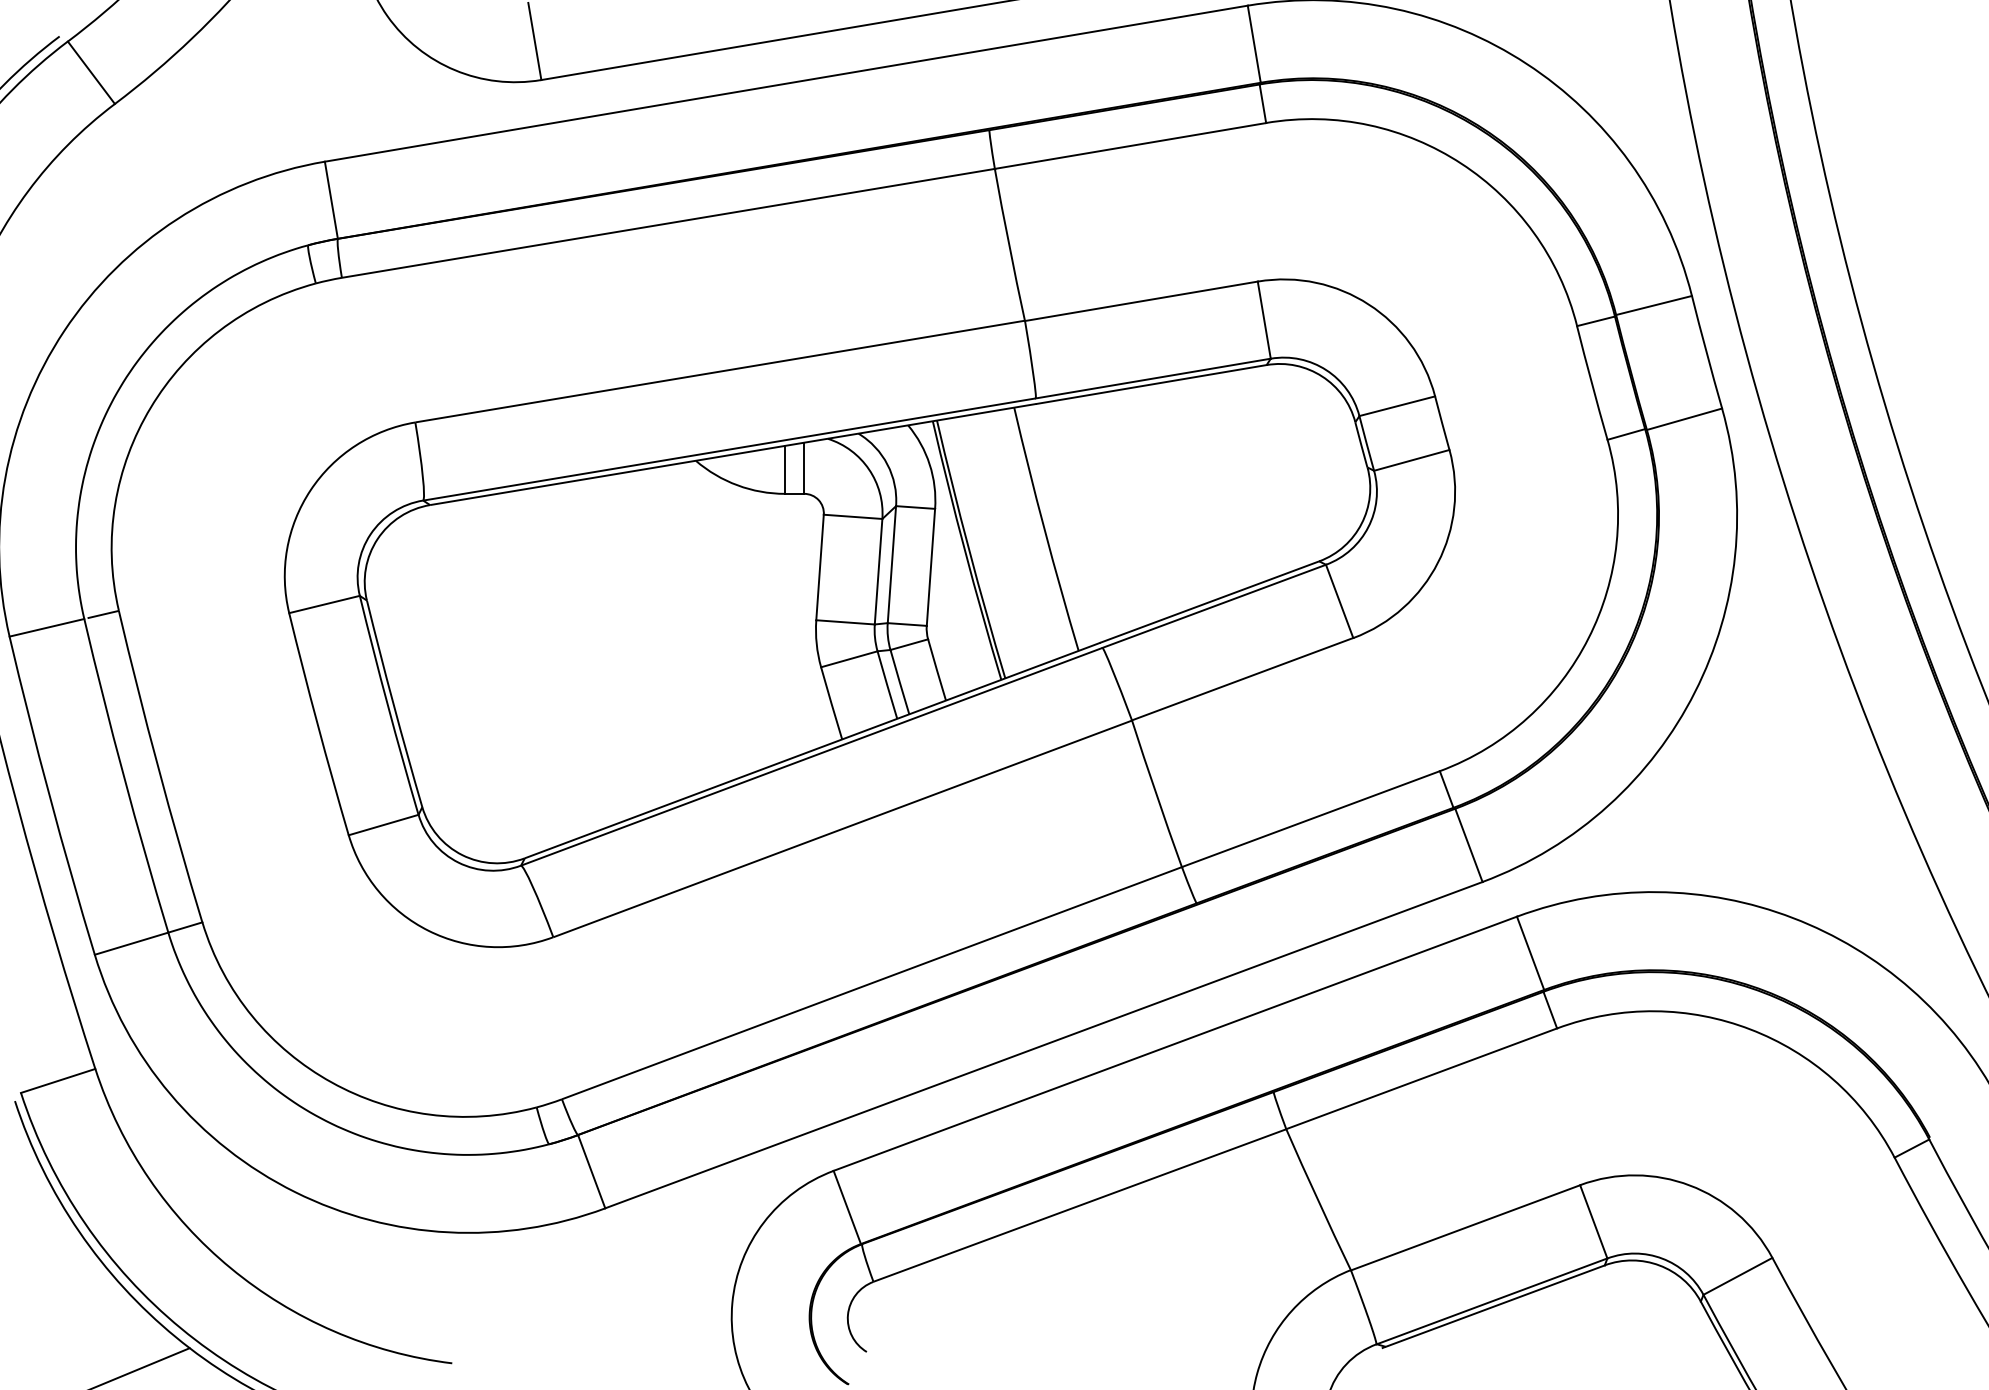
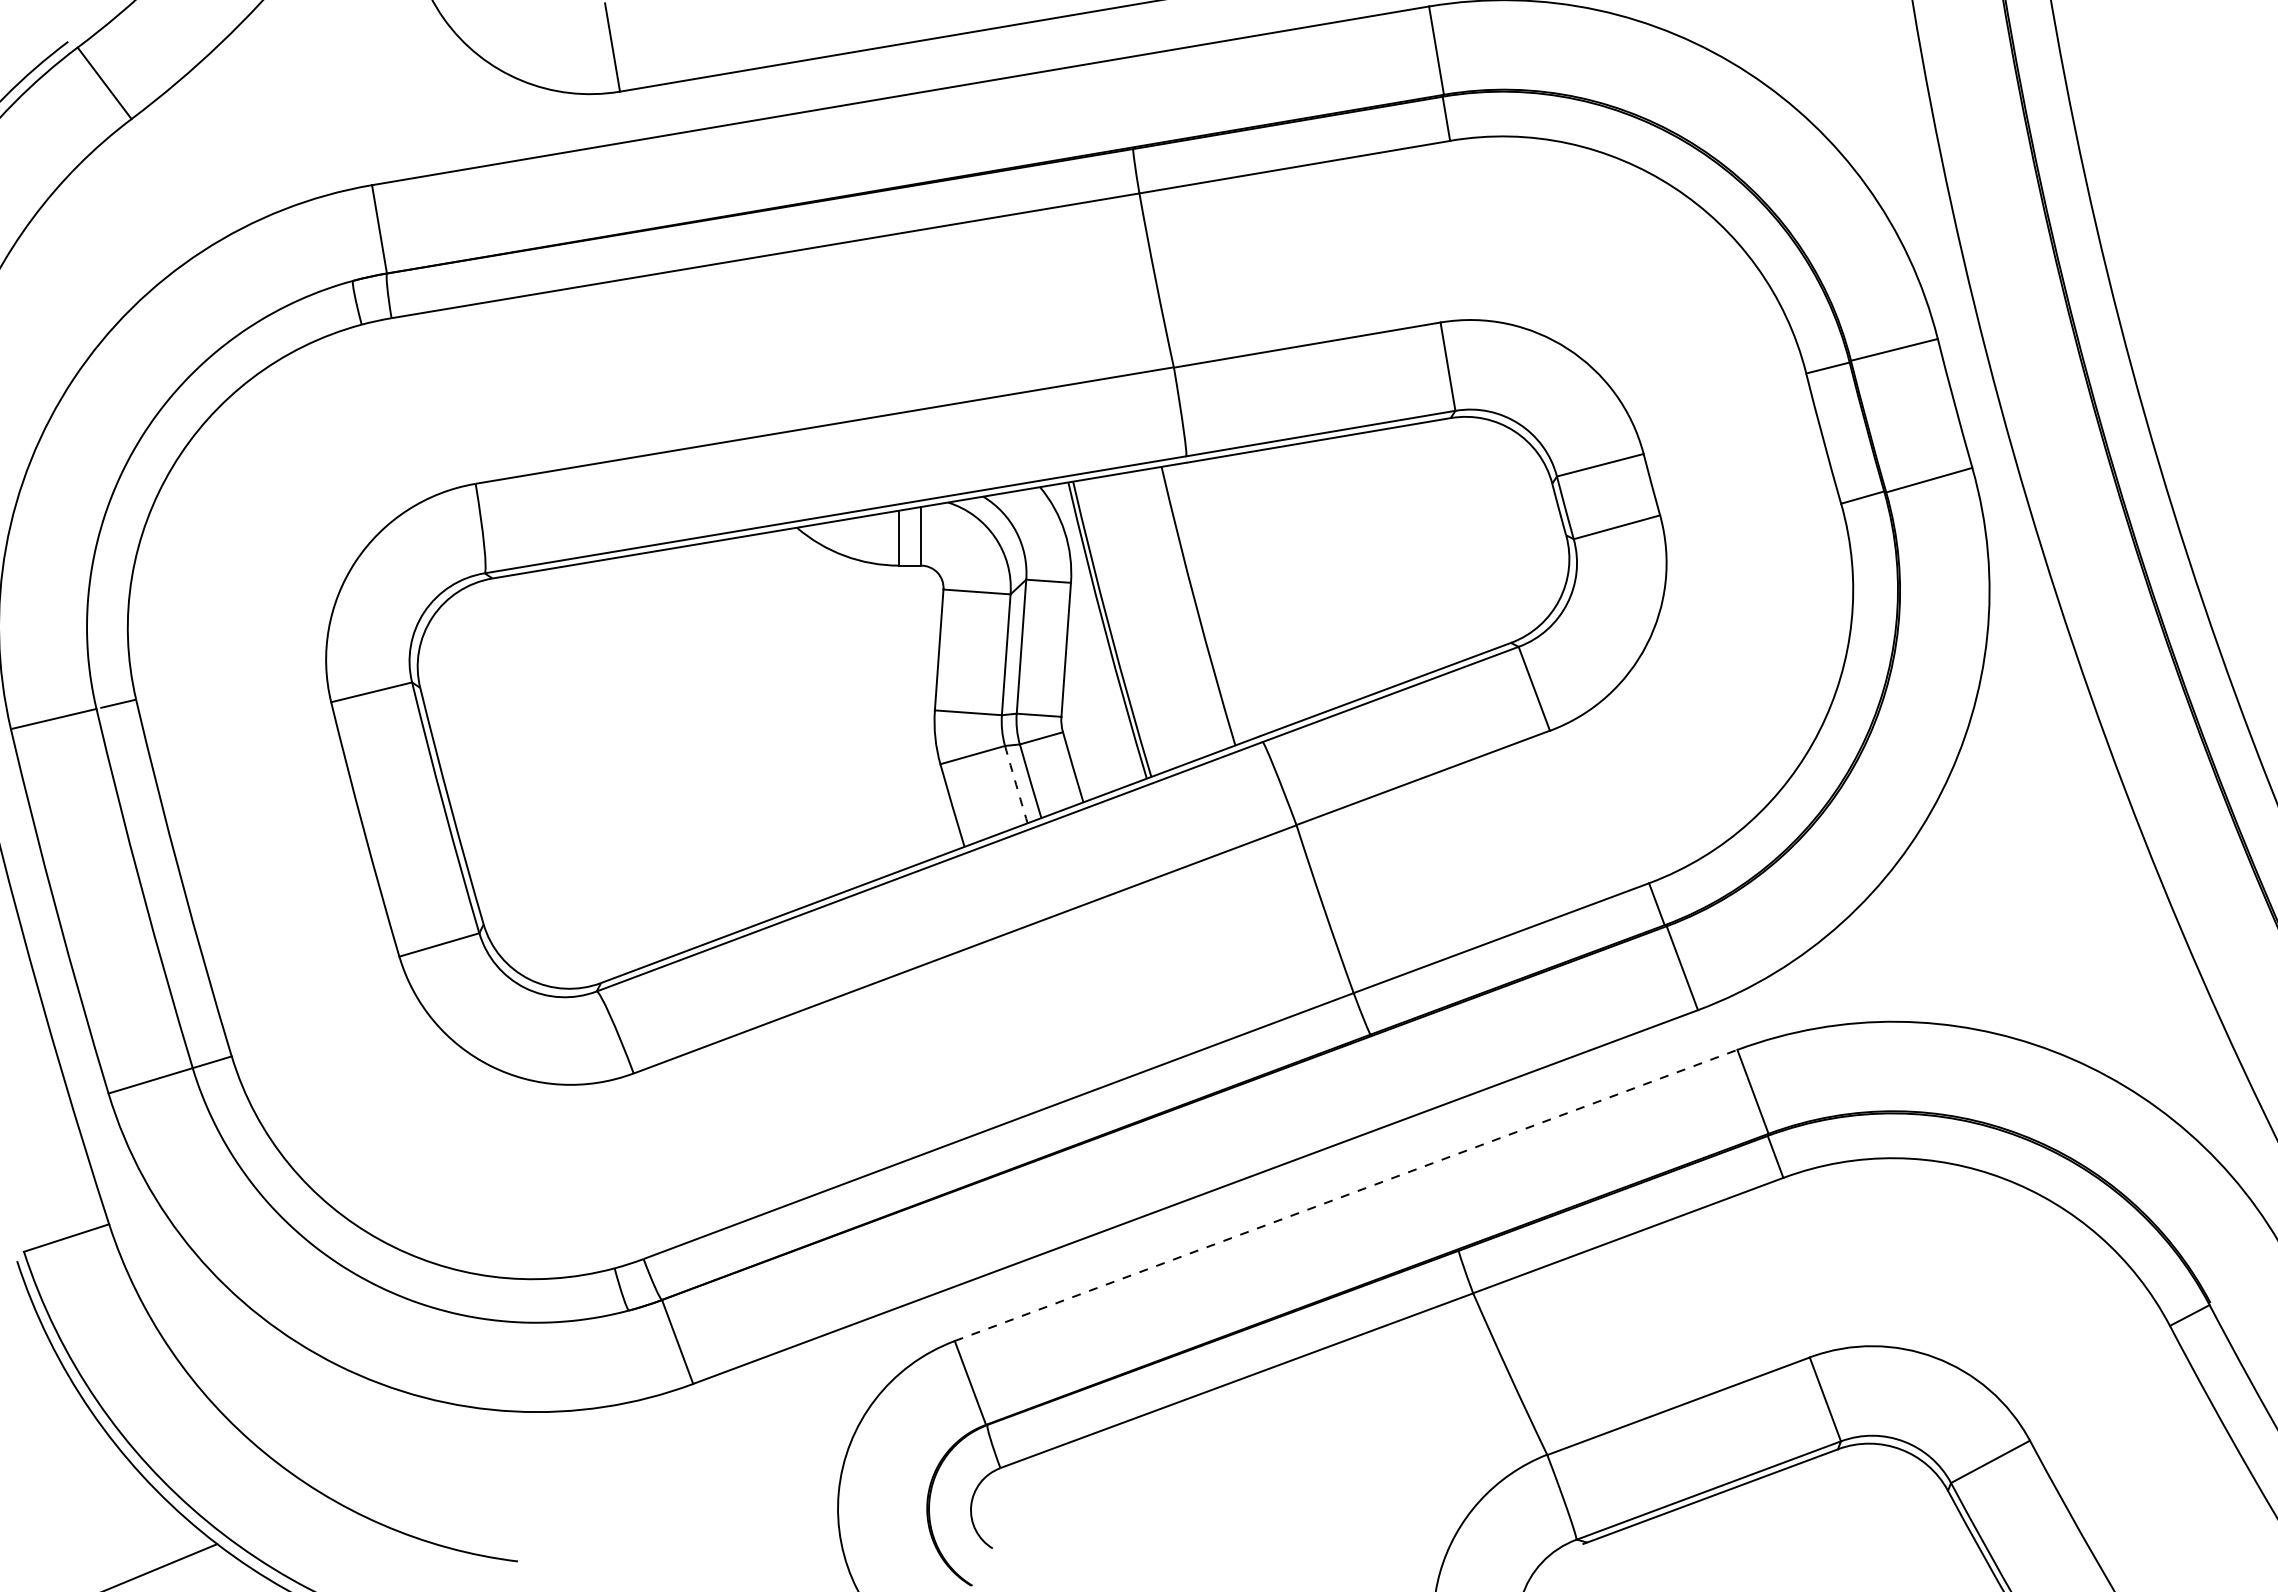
arc: (887, 684) -> (1016, 784), solid -> dashed
line: (1175, 1043) -> (1346, 1195), solid -> dashed

